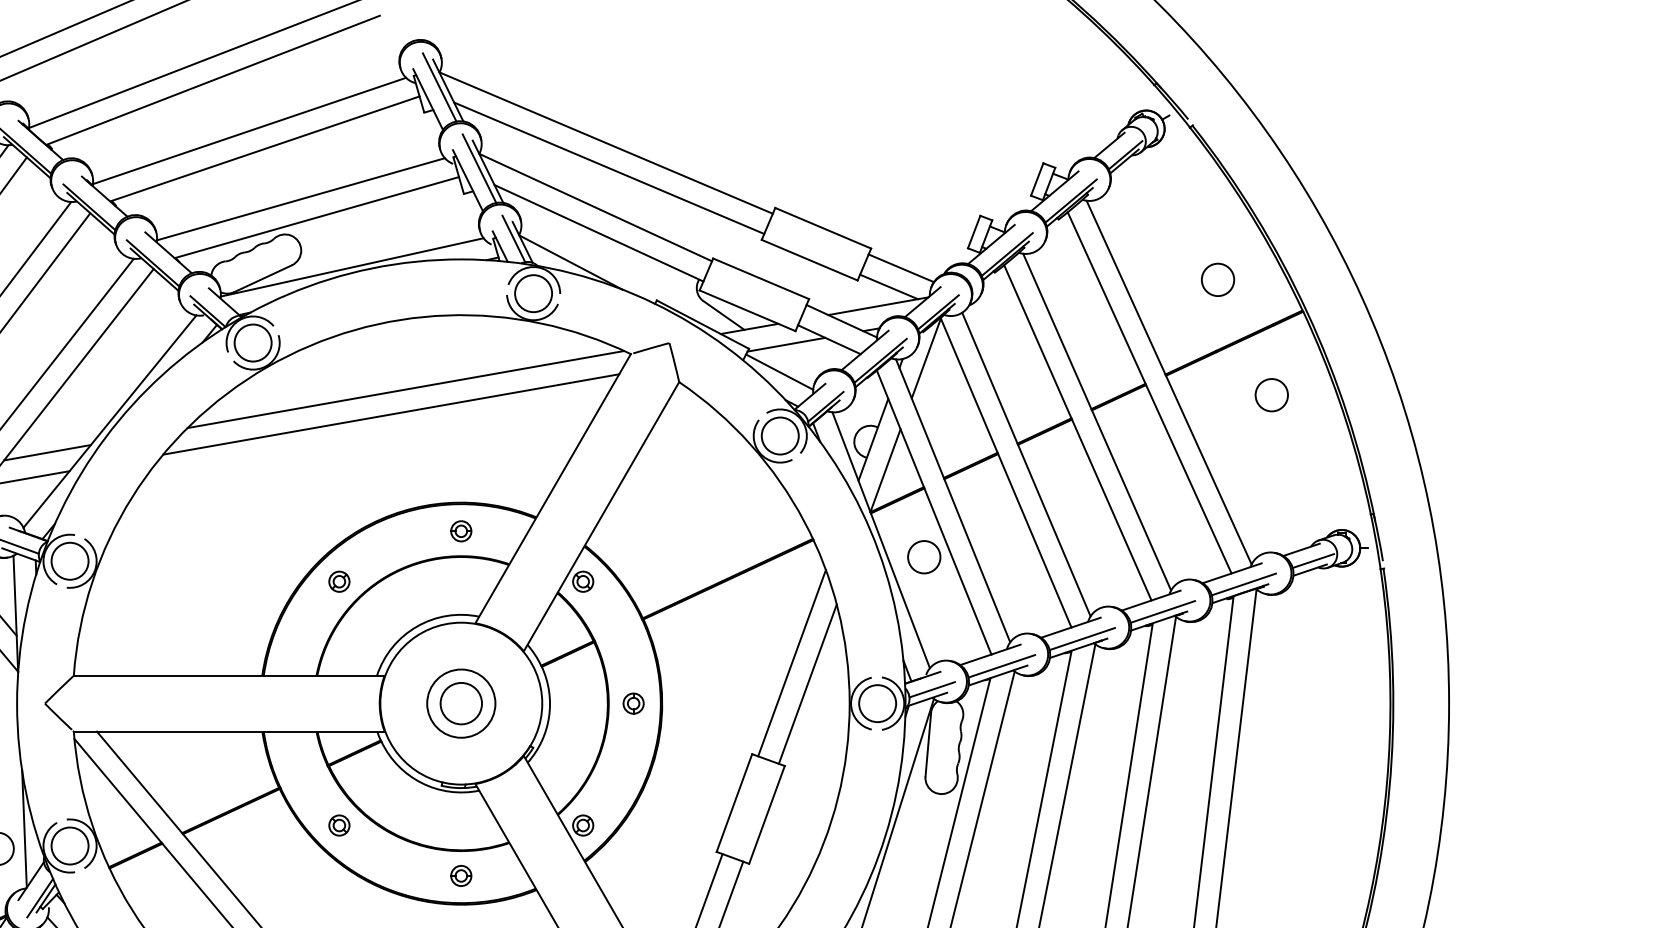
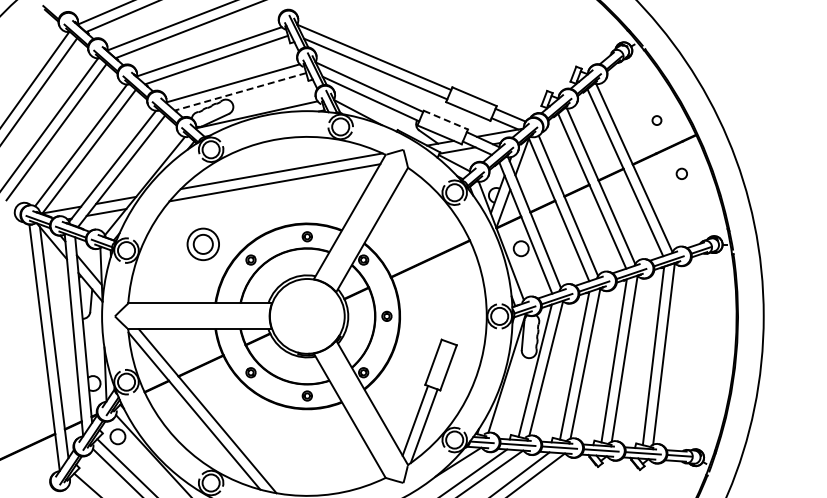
line: (316, 216) -> (240, 91), solid -> dashed
line: (762, 279) -> (446, 120), solid -> dashed
circle: (1216, 279) -> (656, 120), size x0.6
circle: (1271, 394) -> (681, 173), size x0.7
line: (790, 662) -> (459, 297), removed
line: (807, 684) -> (467, 307), removed
part: (459, 703) -> (202, 244), moved

